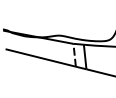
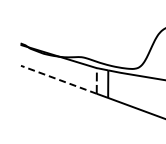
line: (40, 57) -> (58, 79), solid -> dashed

